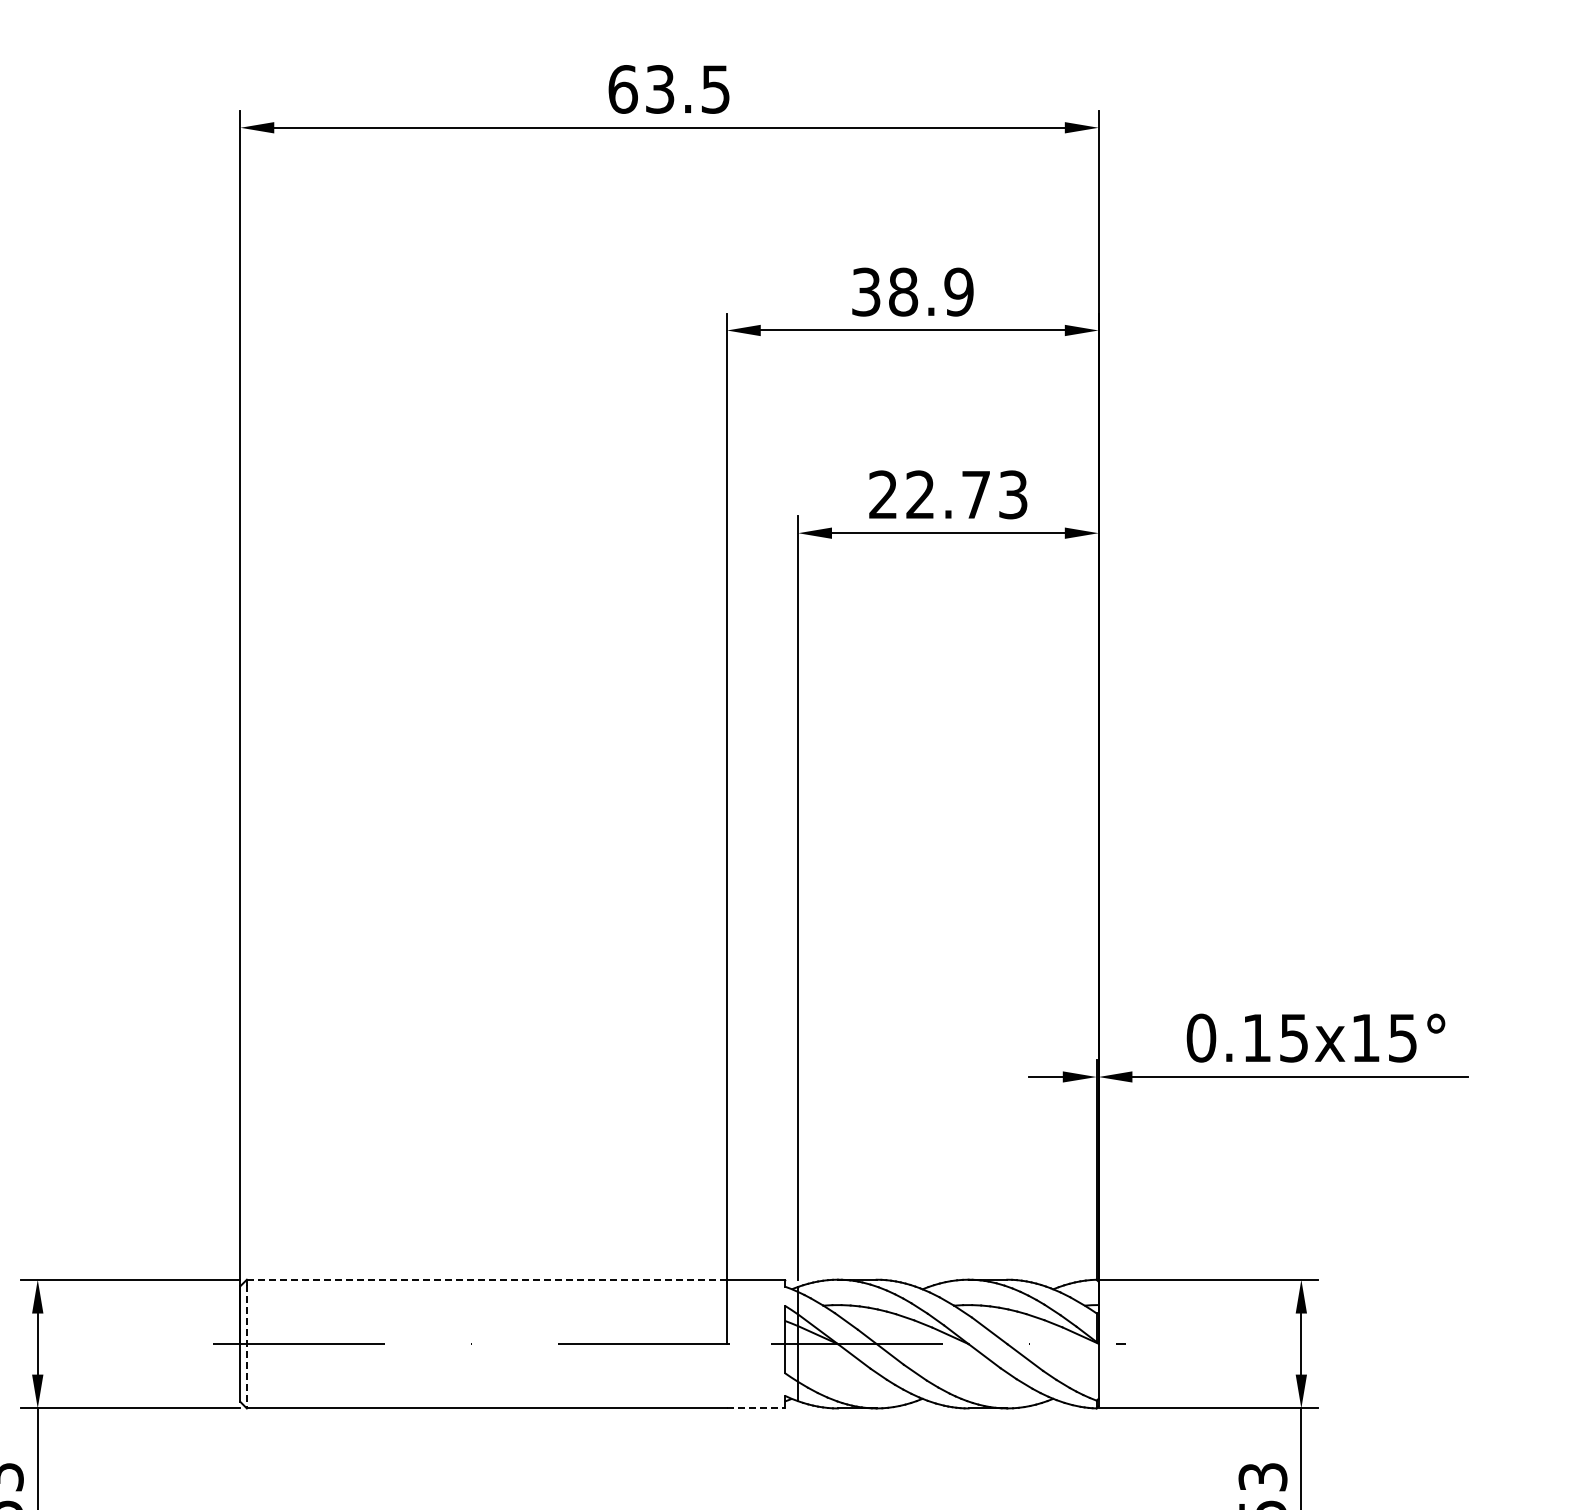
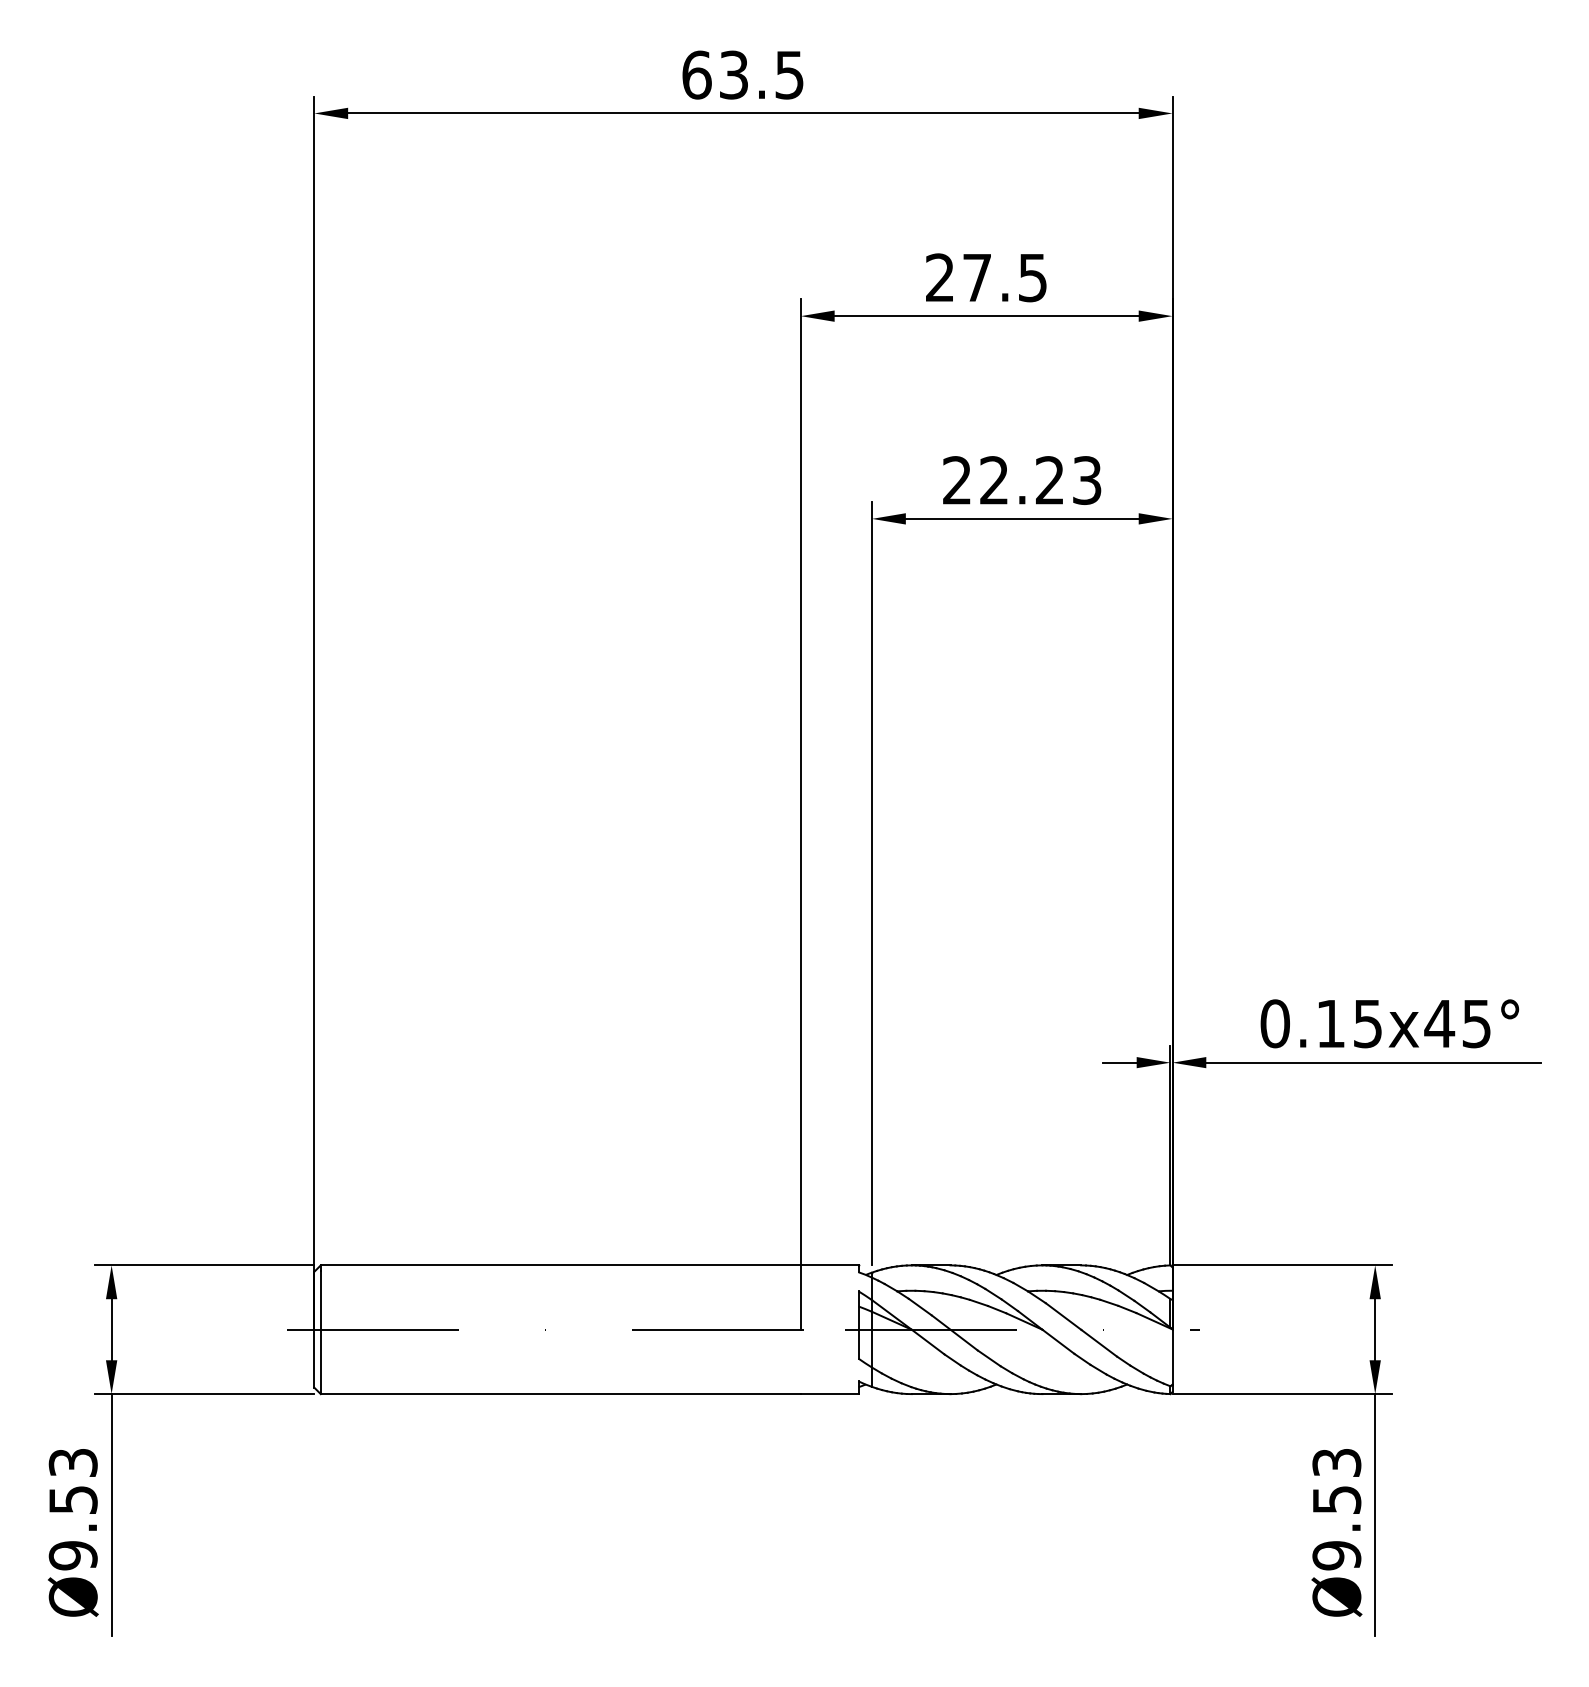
text: (912, 291) -> (986, 277), 38.9 -> 27.5
text: (975, 494) -> (1049, 480), 22.73 -> 22.23
text: (1365, 1037) -> (1439, 1023), 0.15x15° -> 0.15x45°
line: (486, 1279) -> (560, 1265), dashed -> solid
line: (246, 1347) -> (320, 1333), dashed -> solid
line: (755, 1408) -> (829, 1394), dashed -> solid

